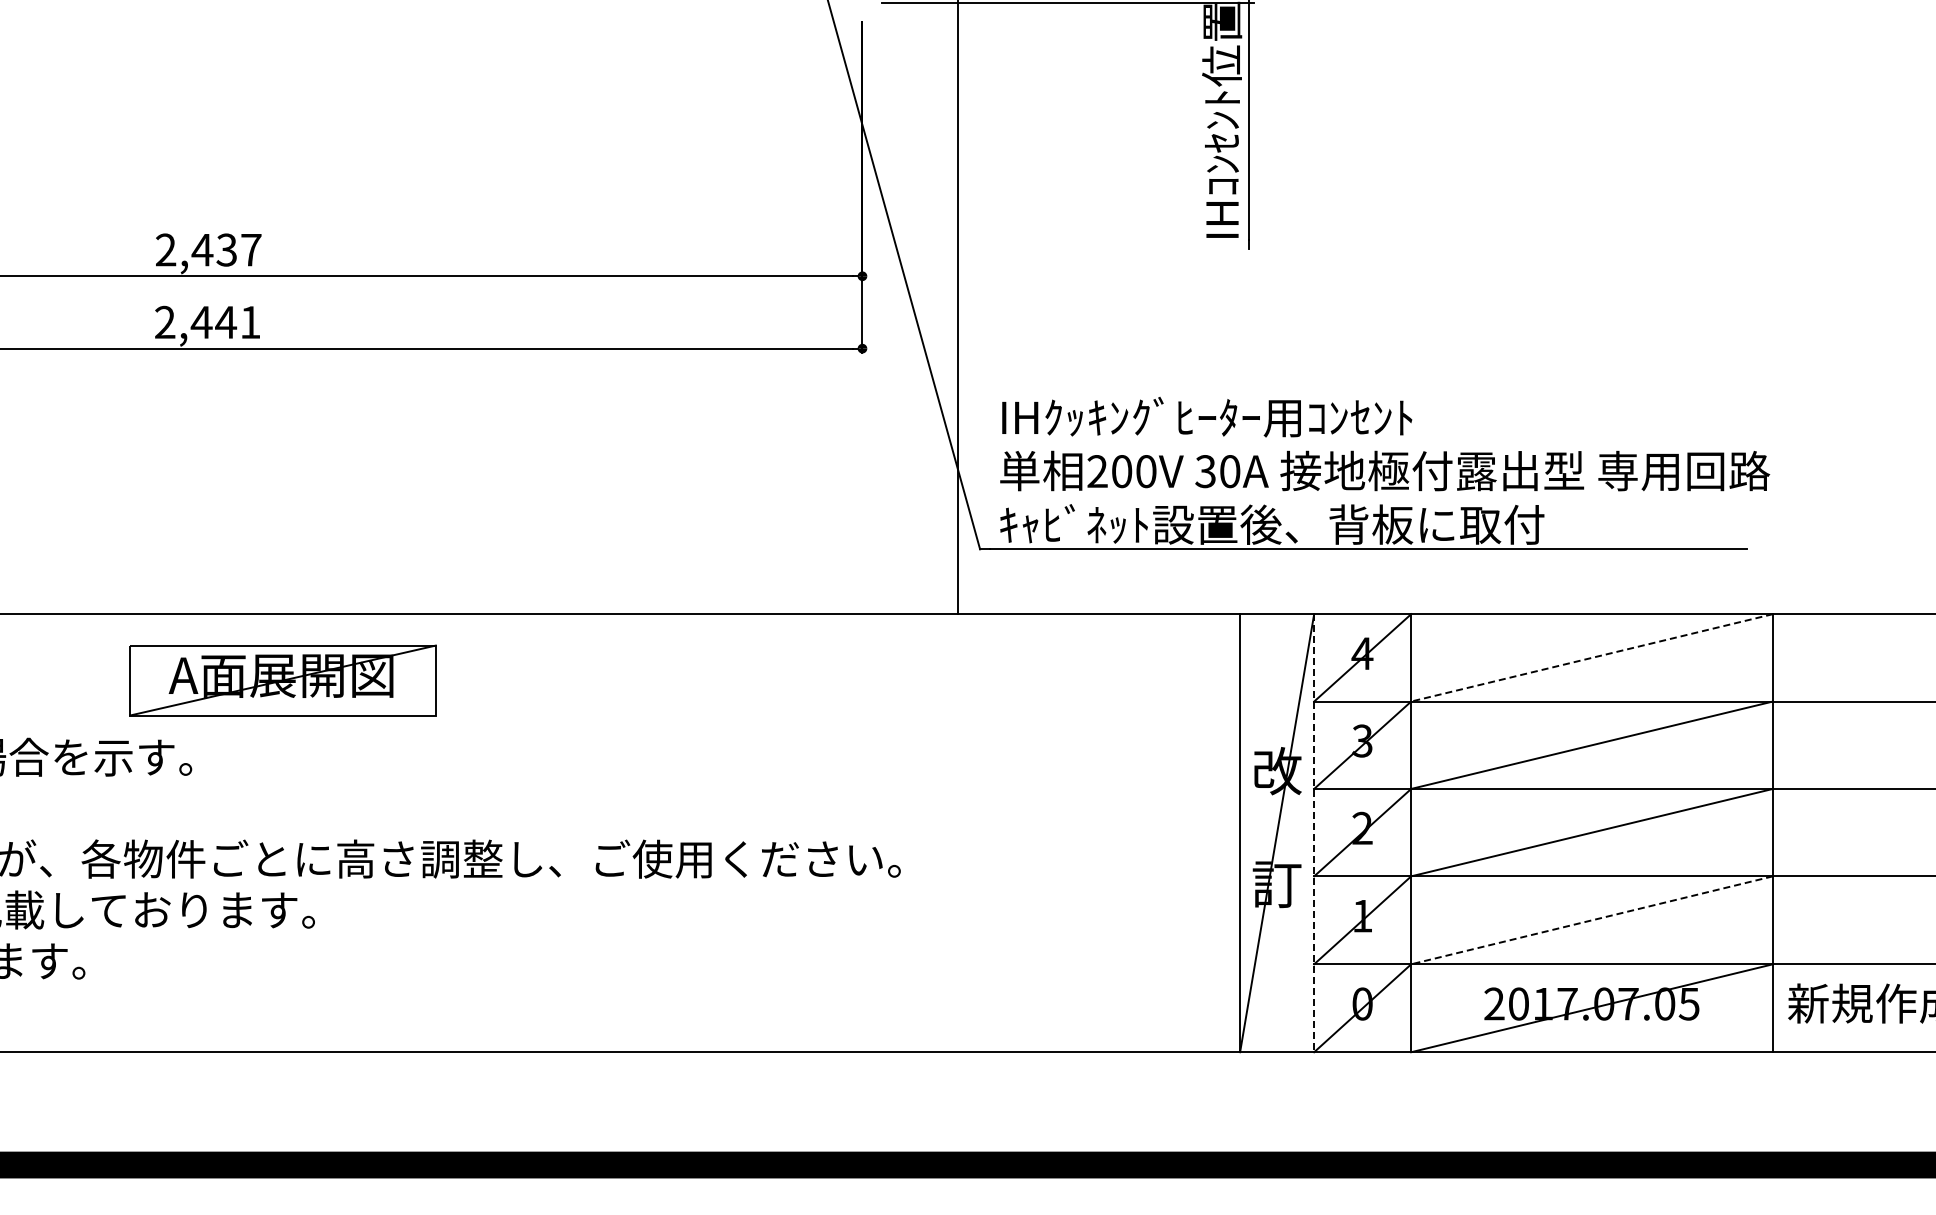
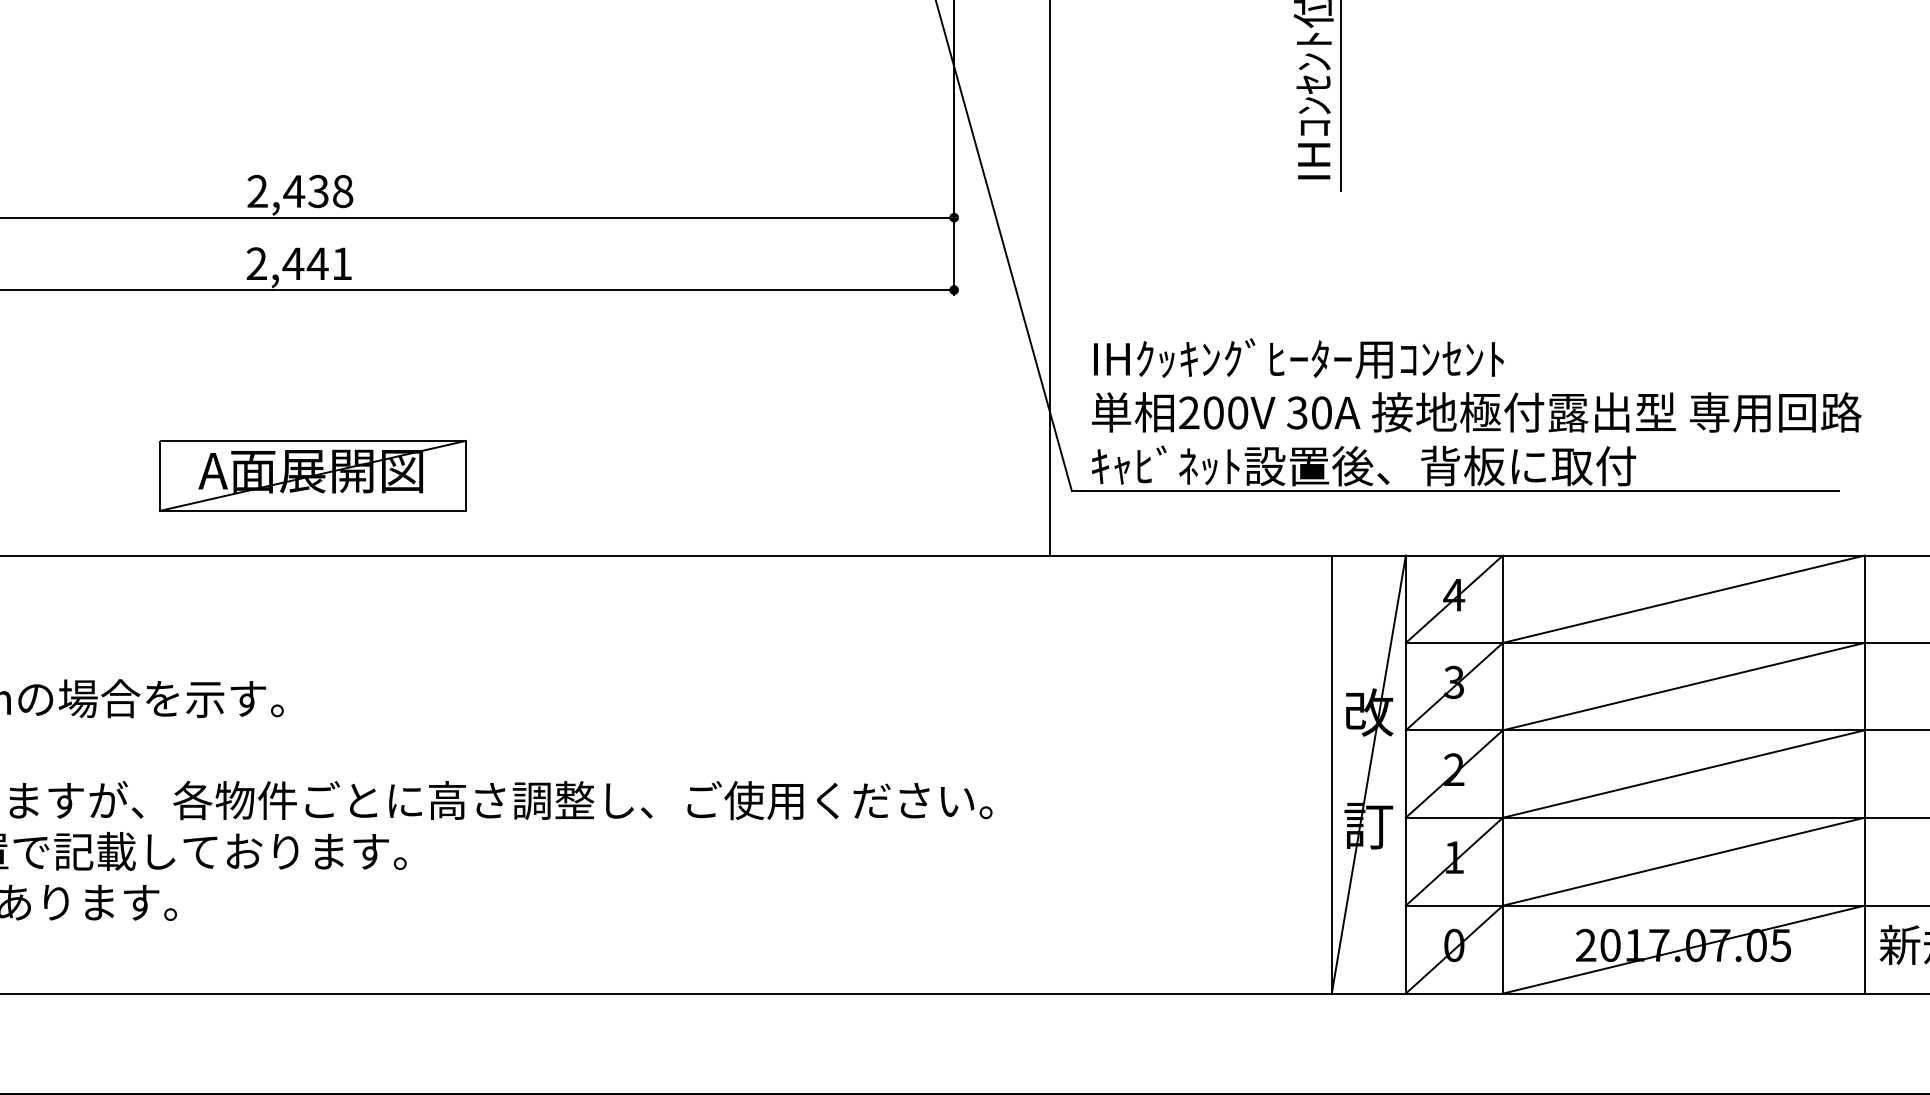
text: (251, 249) -> (343, 190), 2,437 -> 2,438
line: (1591, 657) -> (1683, 598), dashed -> solid
part: (282, 680) -> (312, 475), moved
line: (1314, 833) -> (1406, 774), dashed -> solid
line: (1591, 920) -> (1683, 861), dashed -> solid

